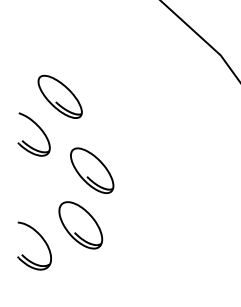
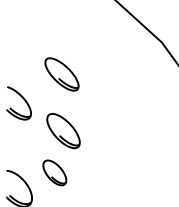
part: (59, 96) -> (61, 74), moved
part: (80, 225) -> (54, 173), size x0.7

